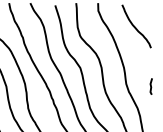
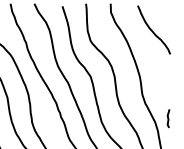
line: (151, 86) -> (168, 118), moved

